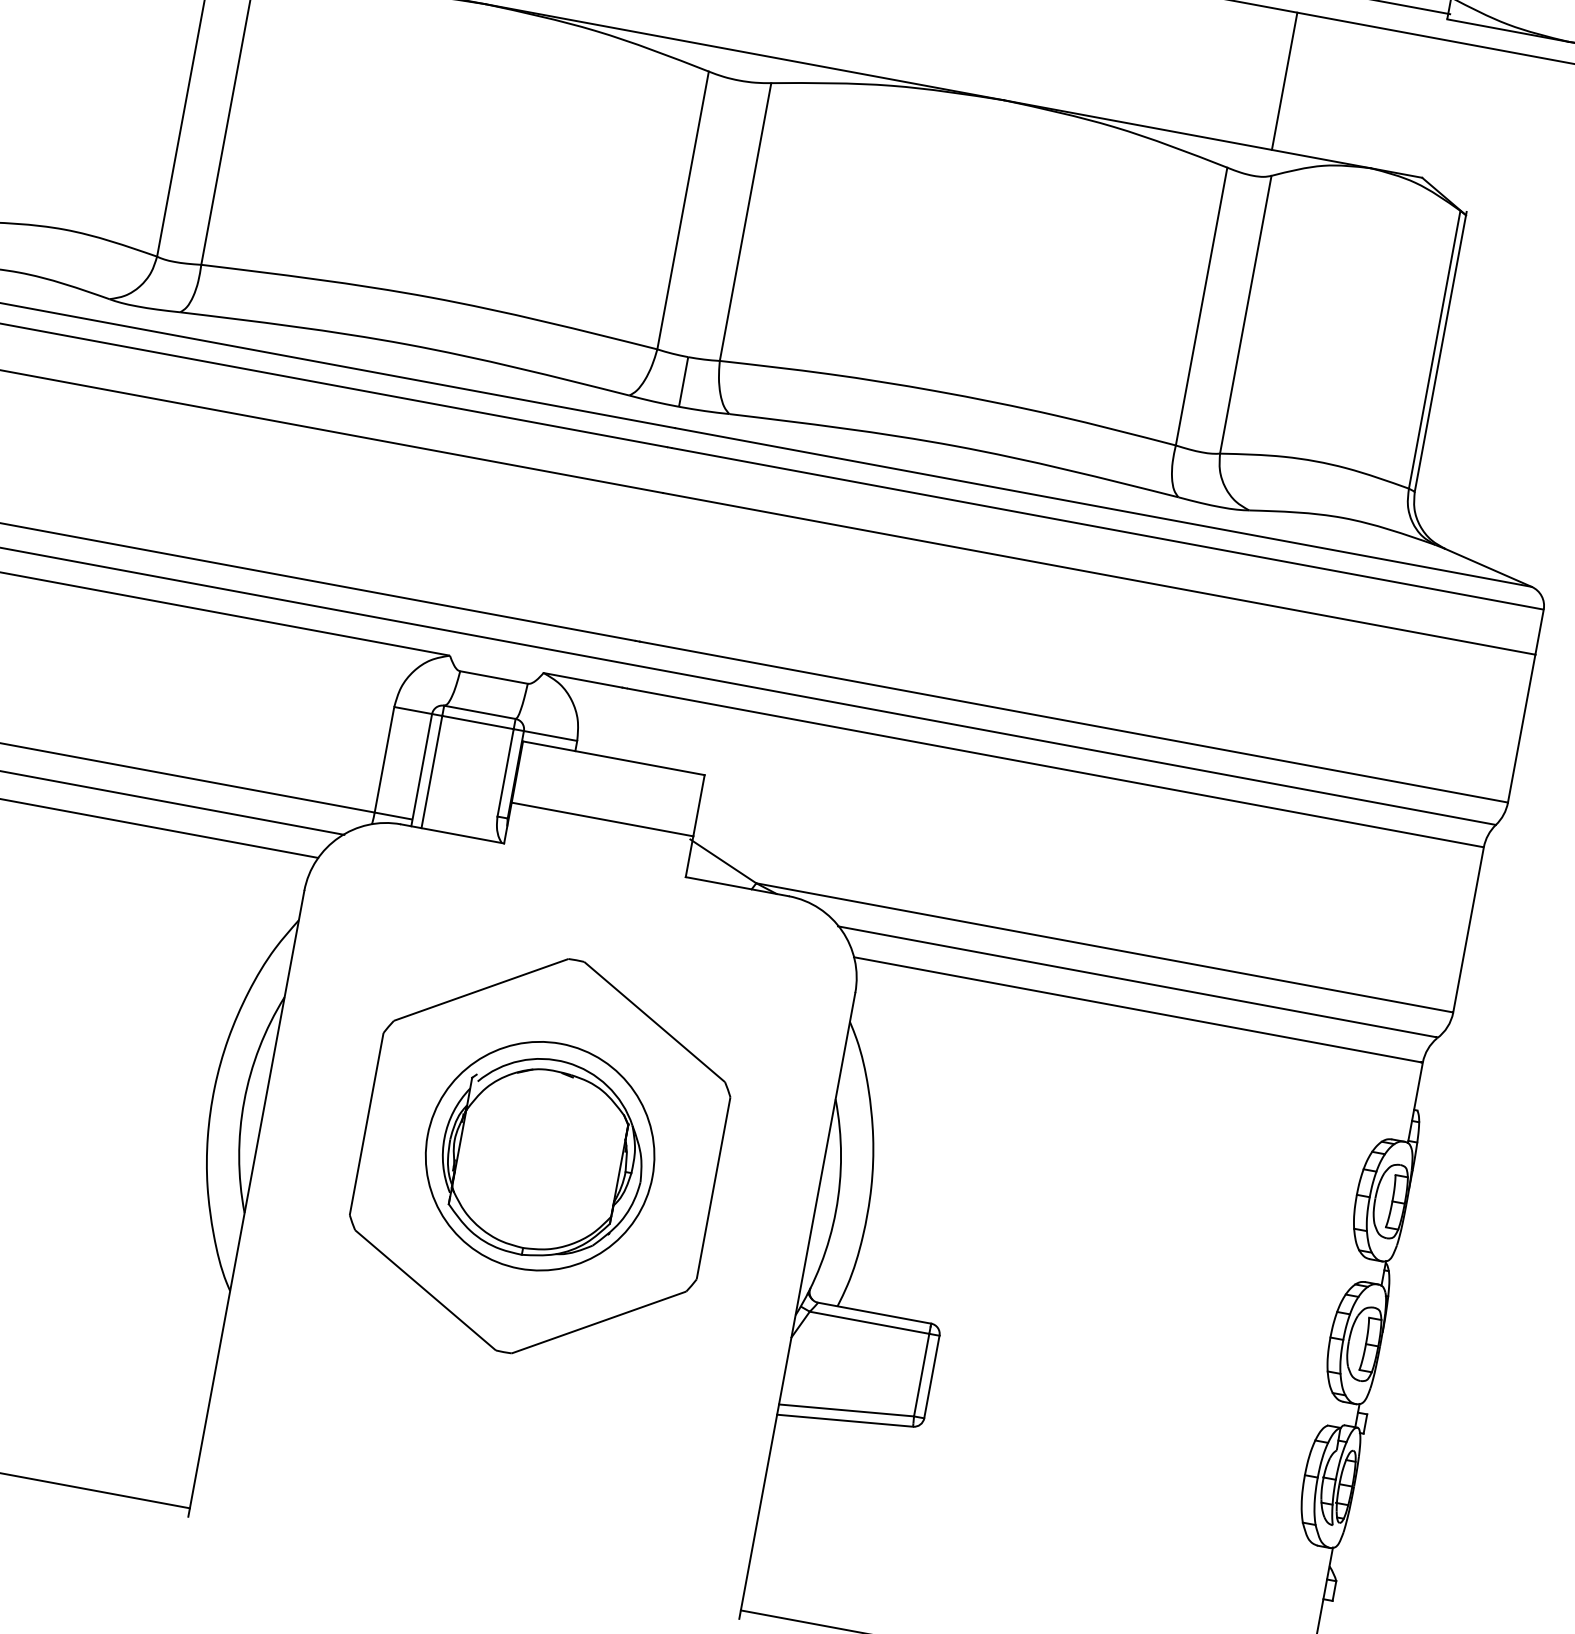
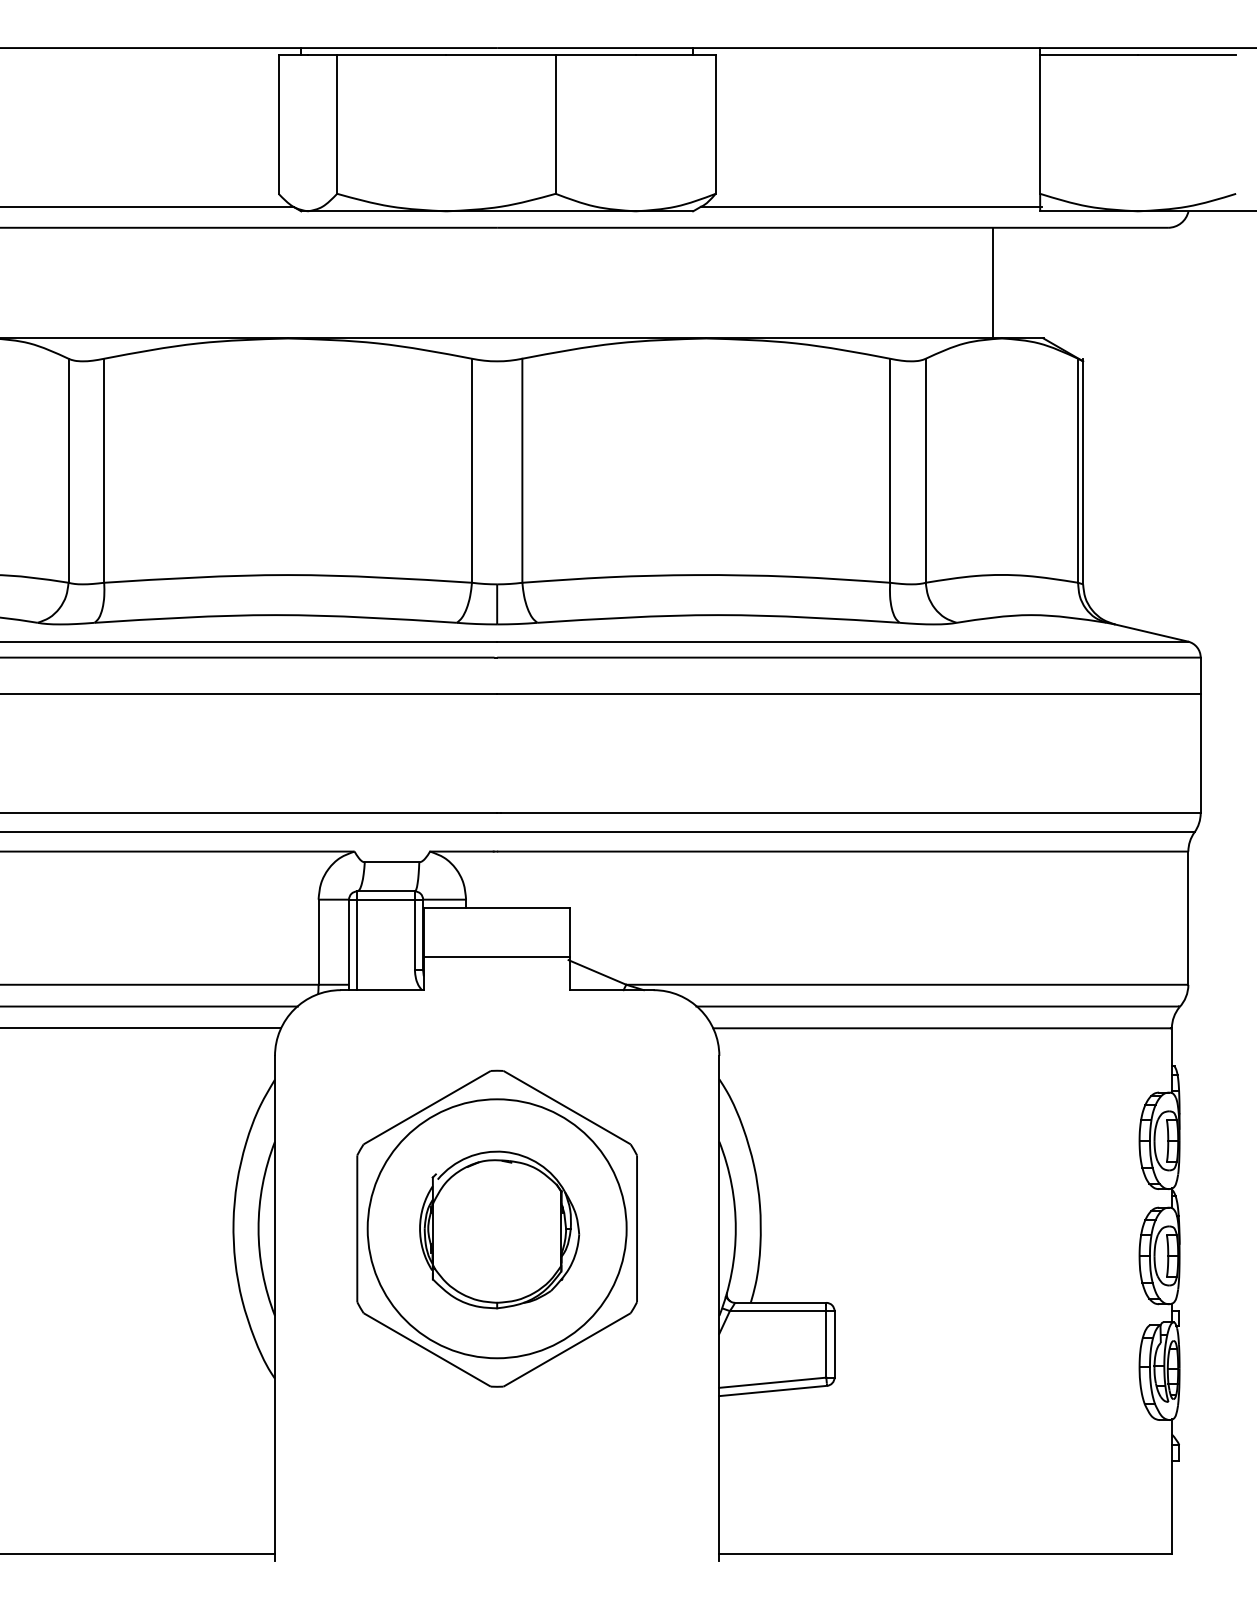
line: (1284, 80) -> (993, 282), moved
circle: (539, 1155) -> (496, 1228), size x1.43

